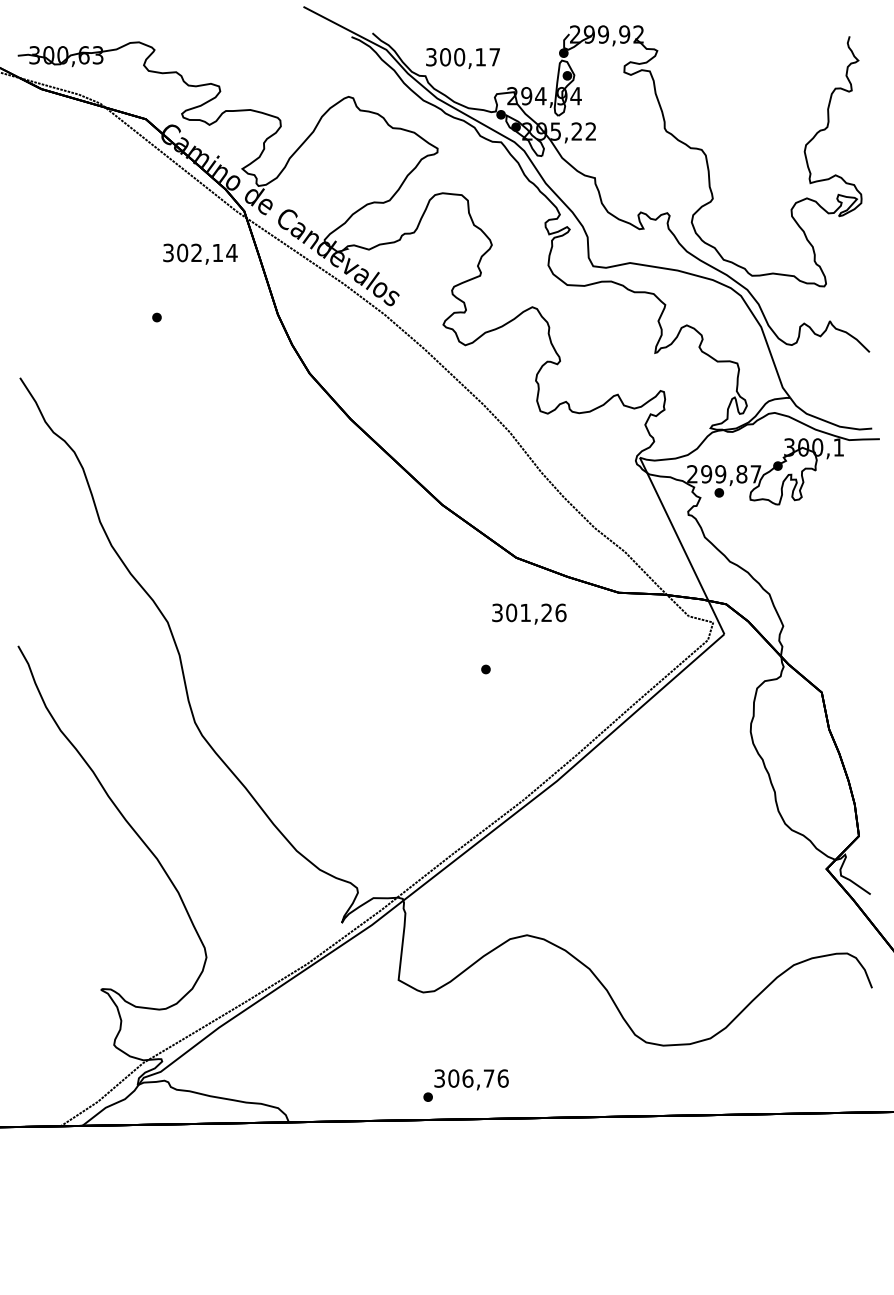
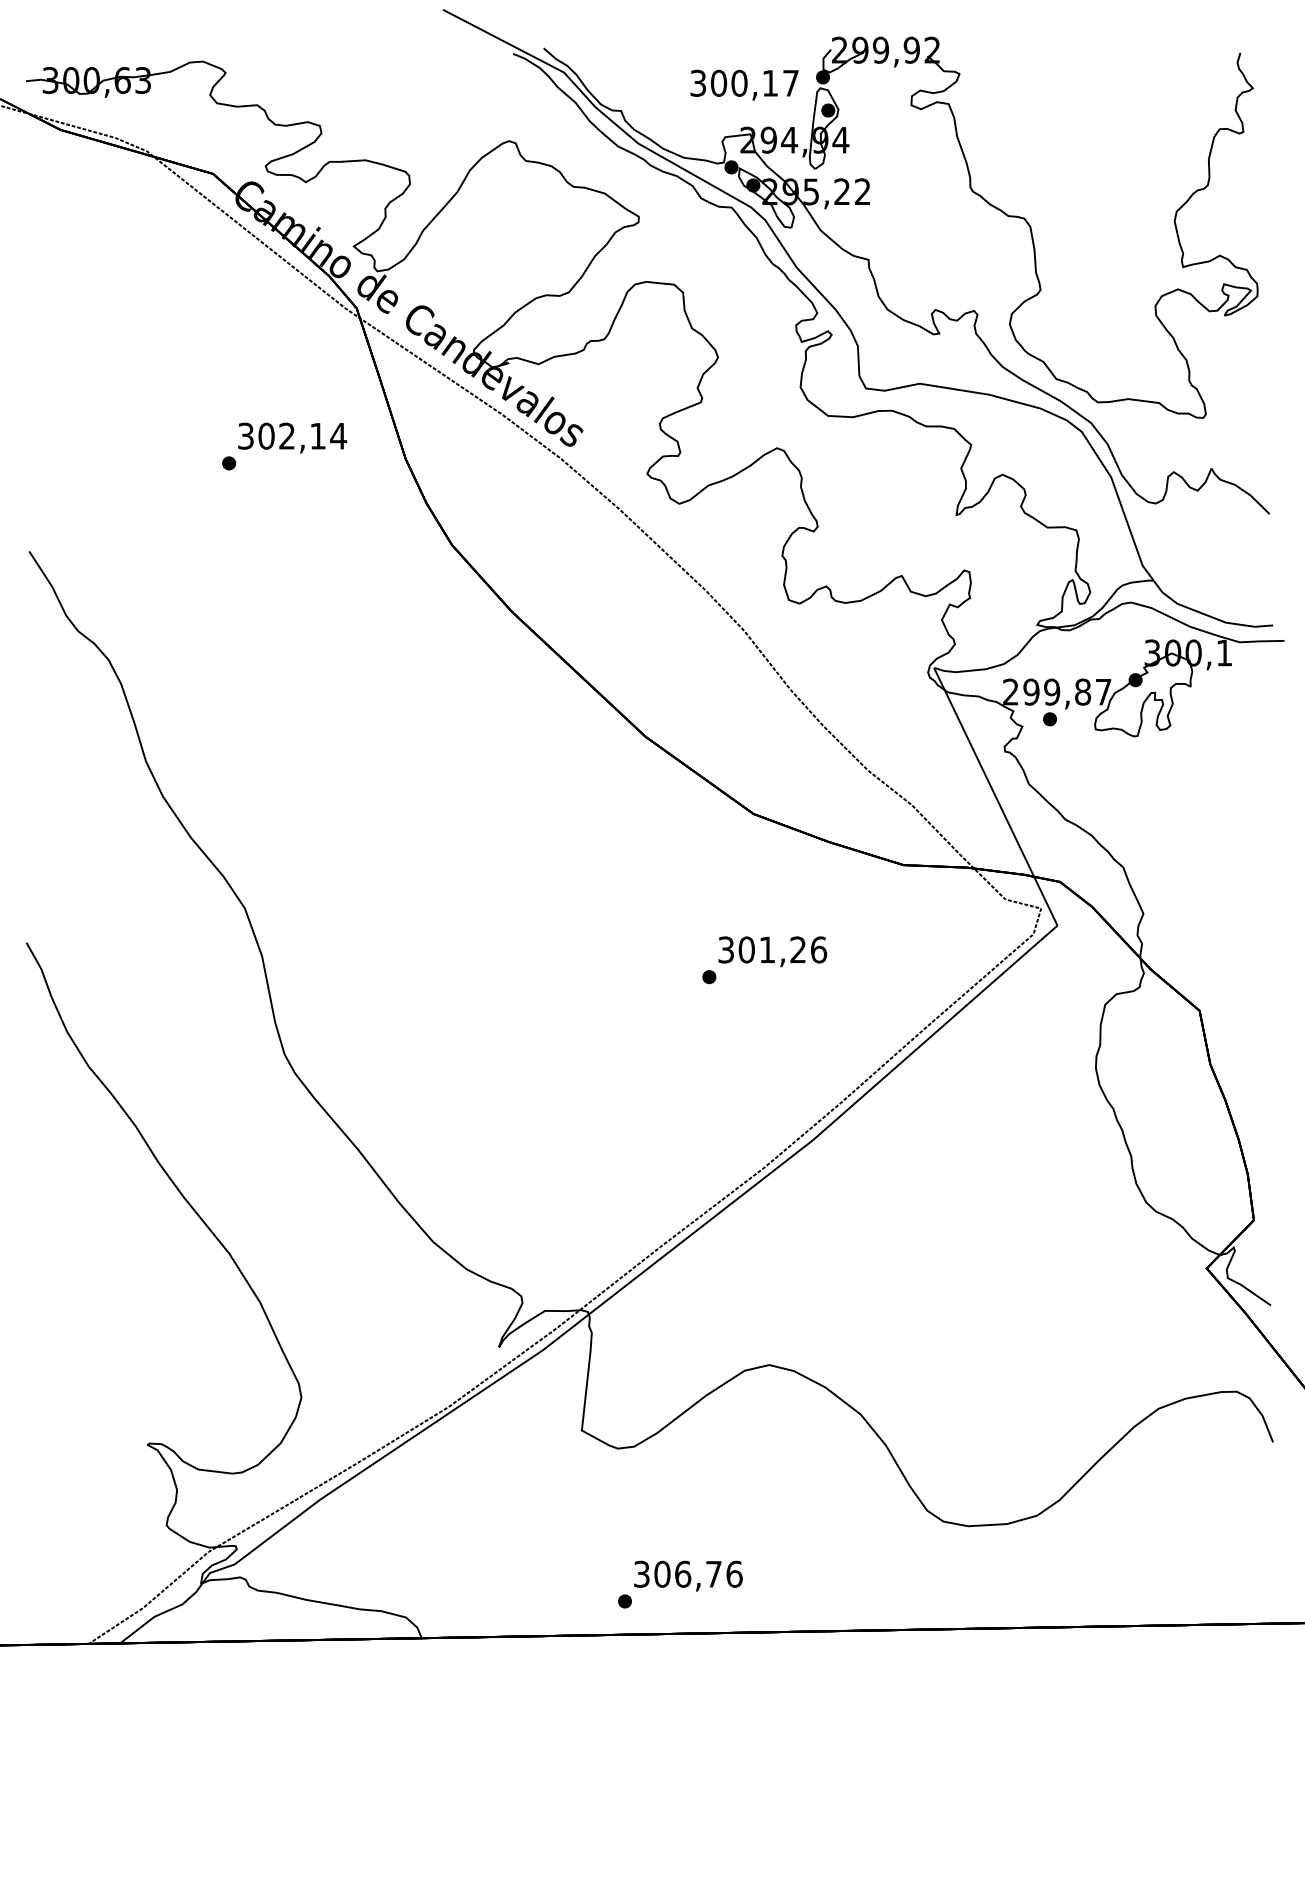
text: (462, 58) -> (743, 85), moved
text: (200, 253) -> (292, 436), moved
text: (529, 613) -> (772, 950), moved

